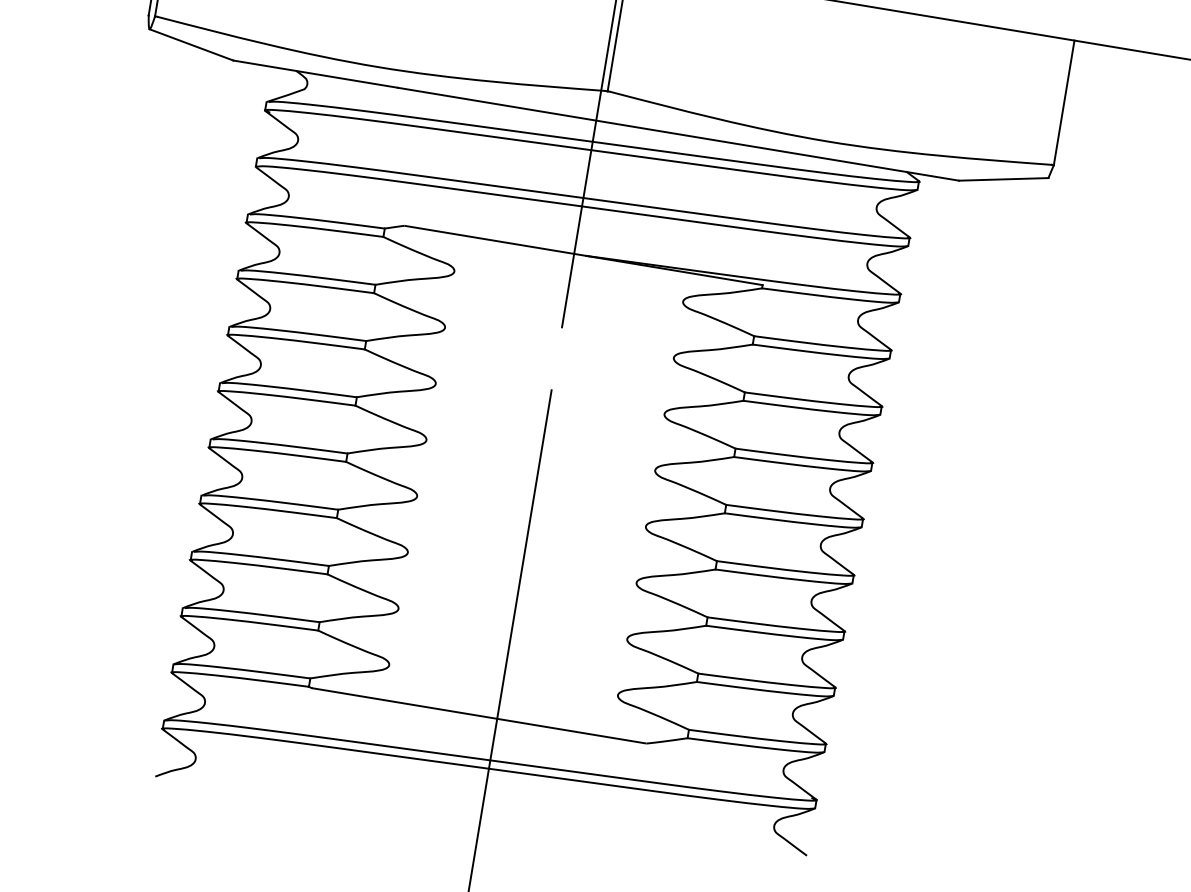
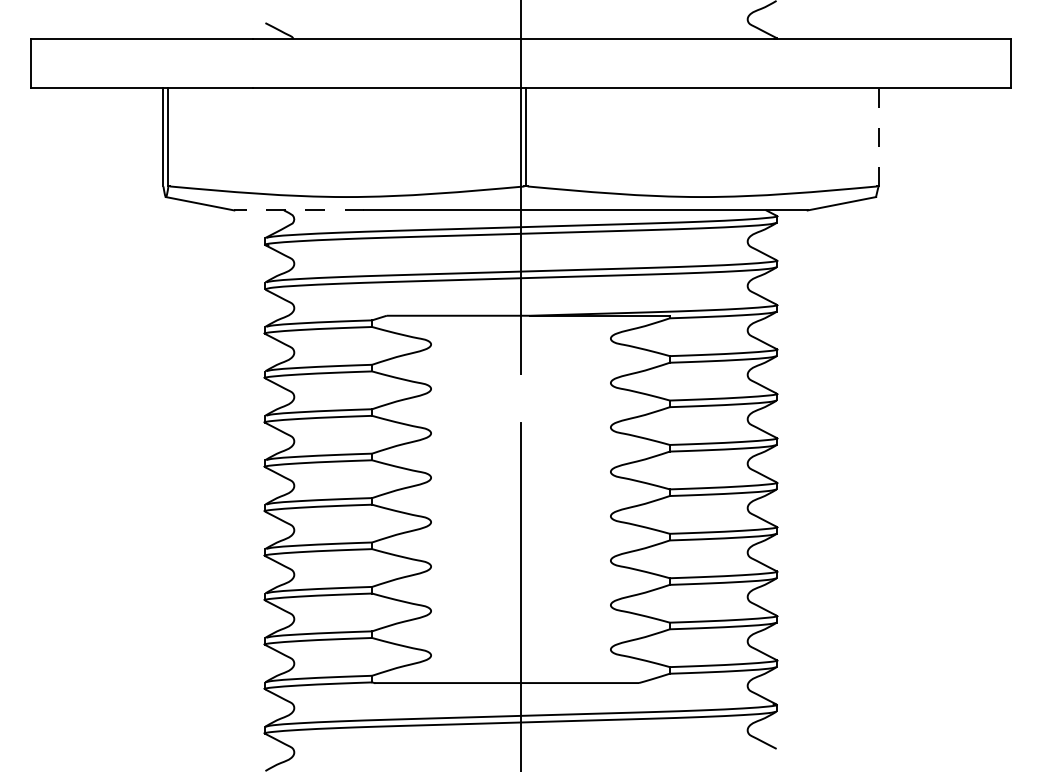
line: (315, 74) -> (299, 210), solid -> dashed
line: (1064, 101) -> (878, 136), solid -> dashed

